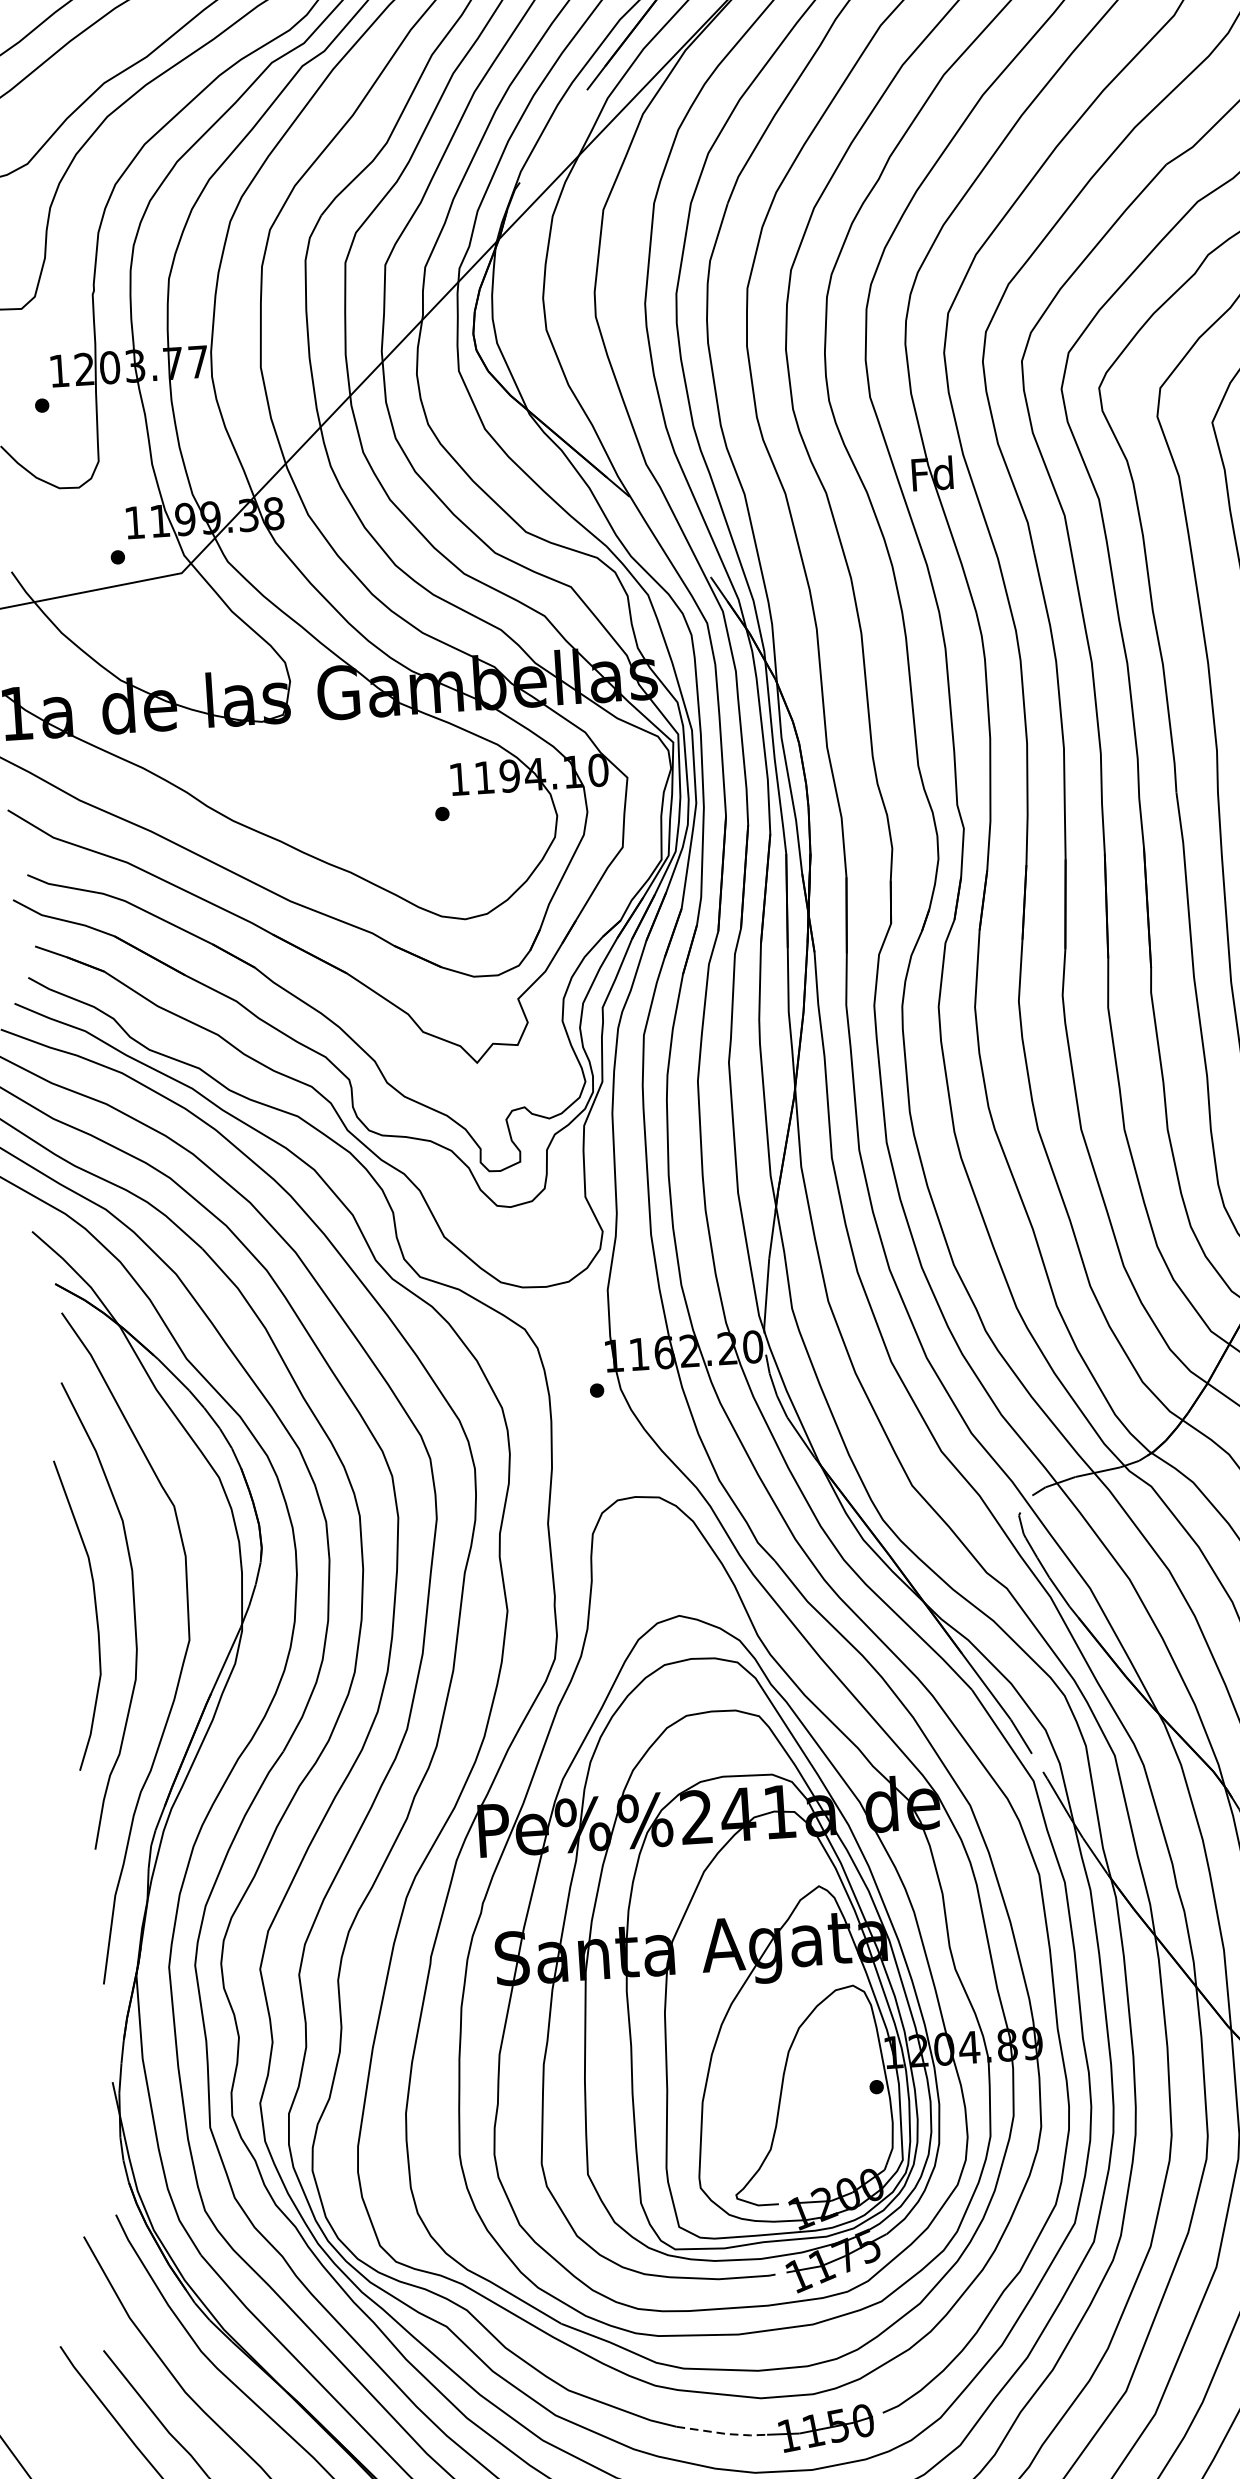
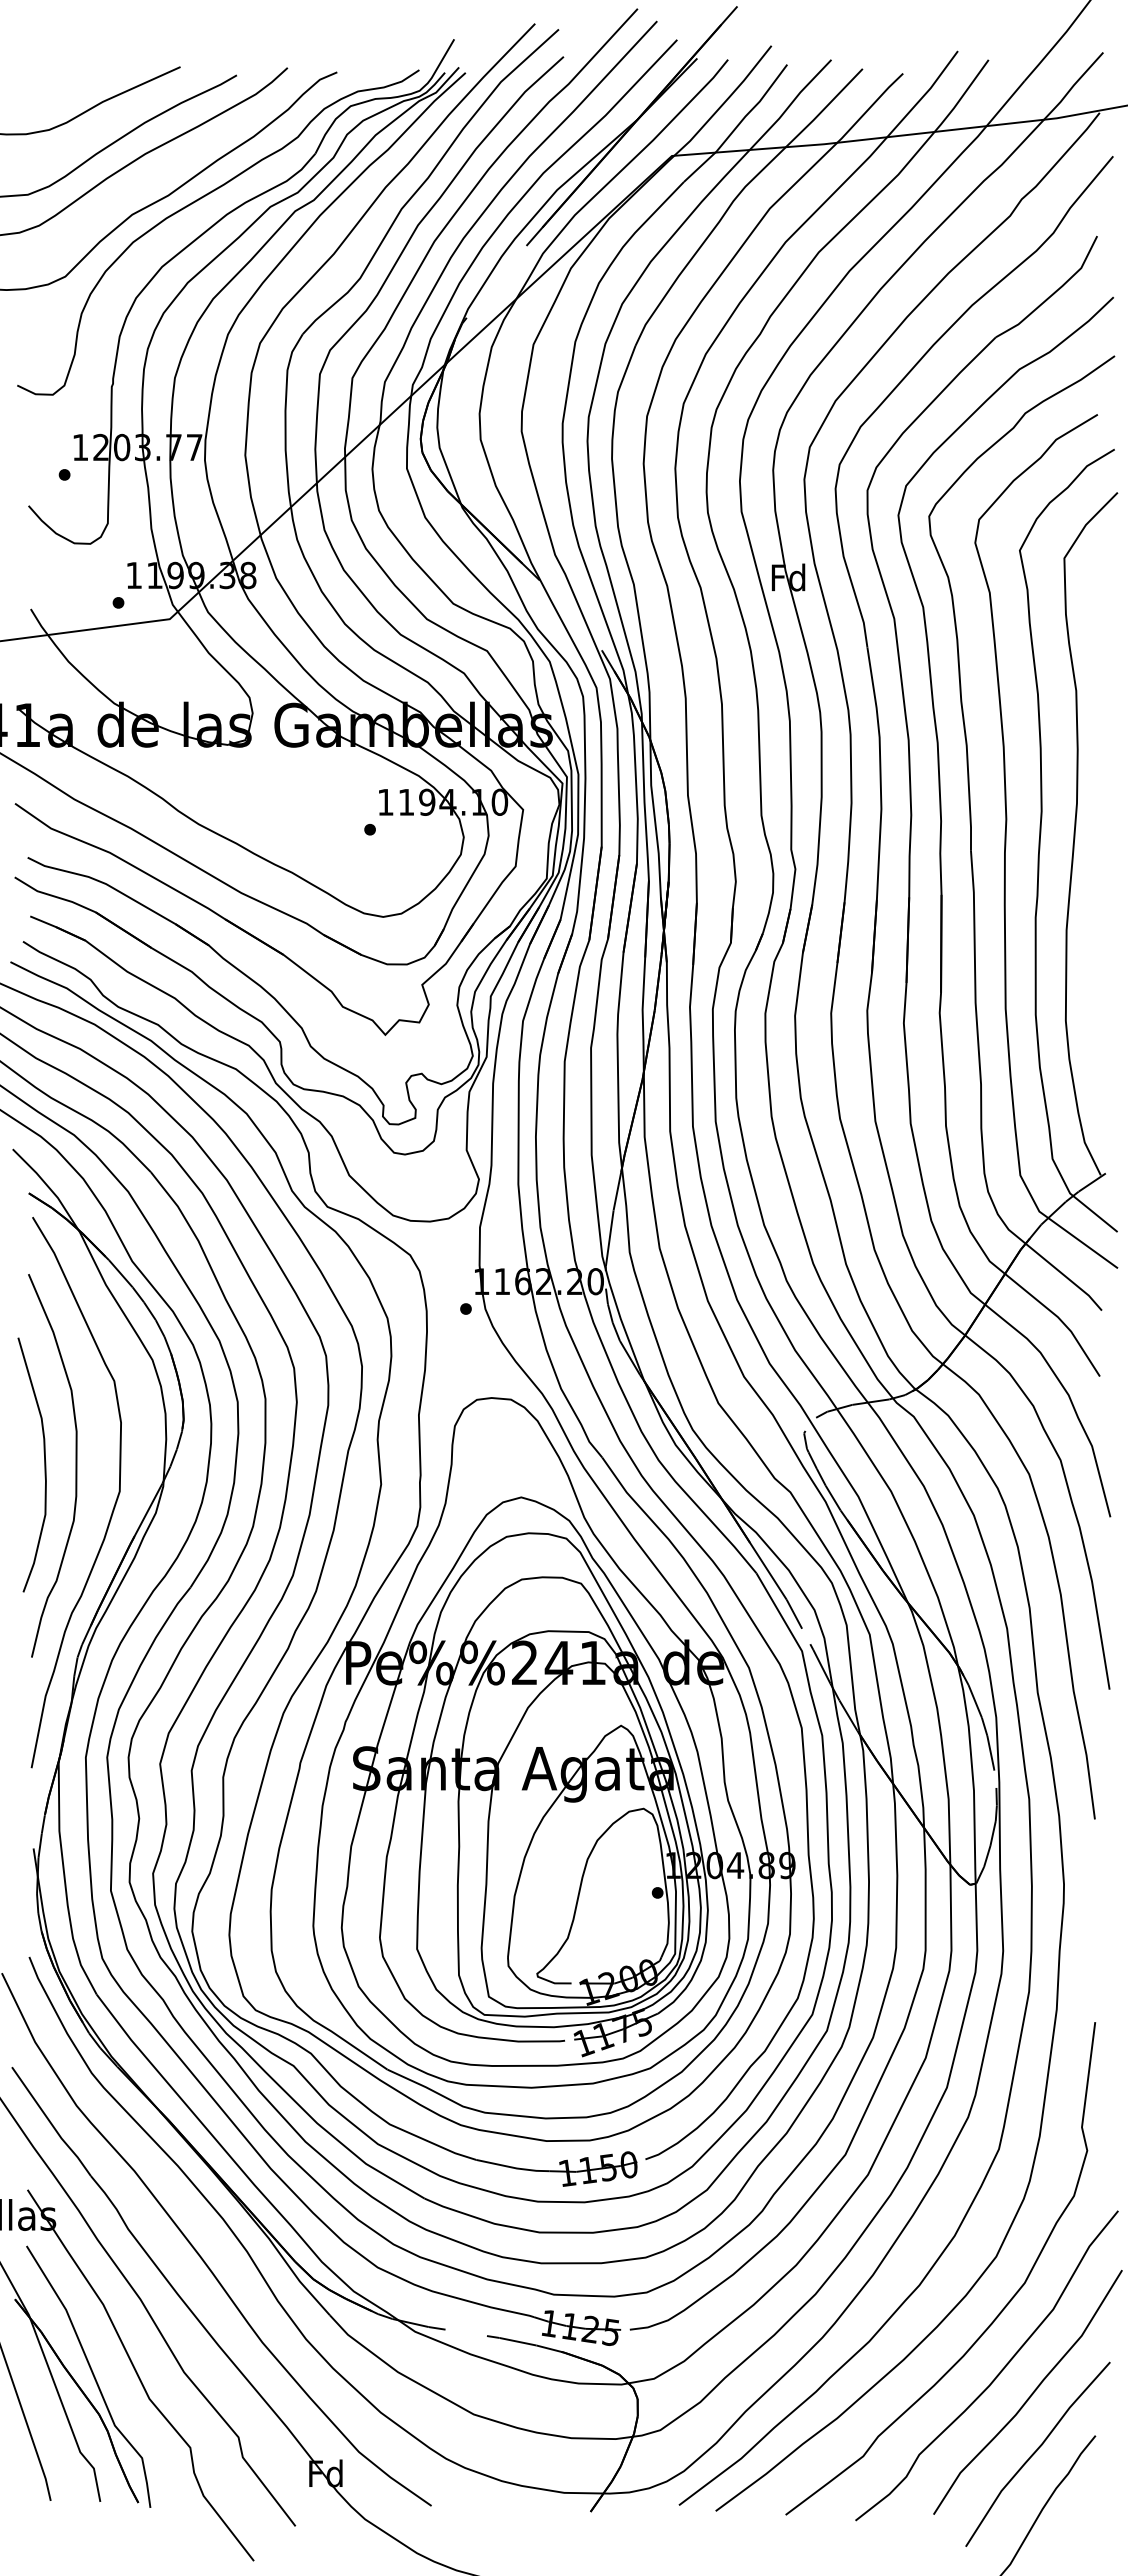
line: (722, 2433) -> (513, 2167), dashed -> solid

